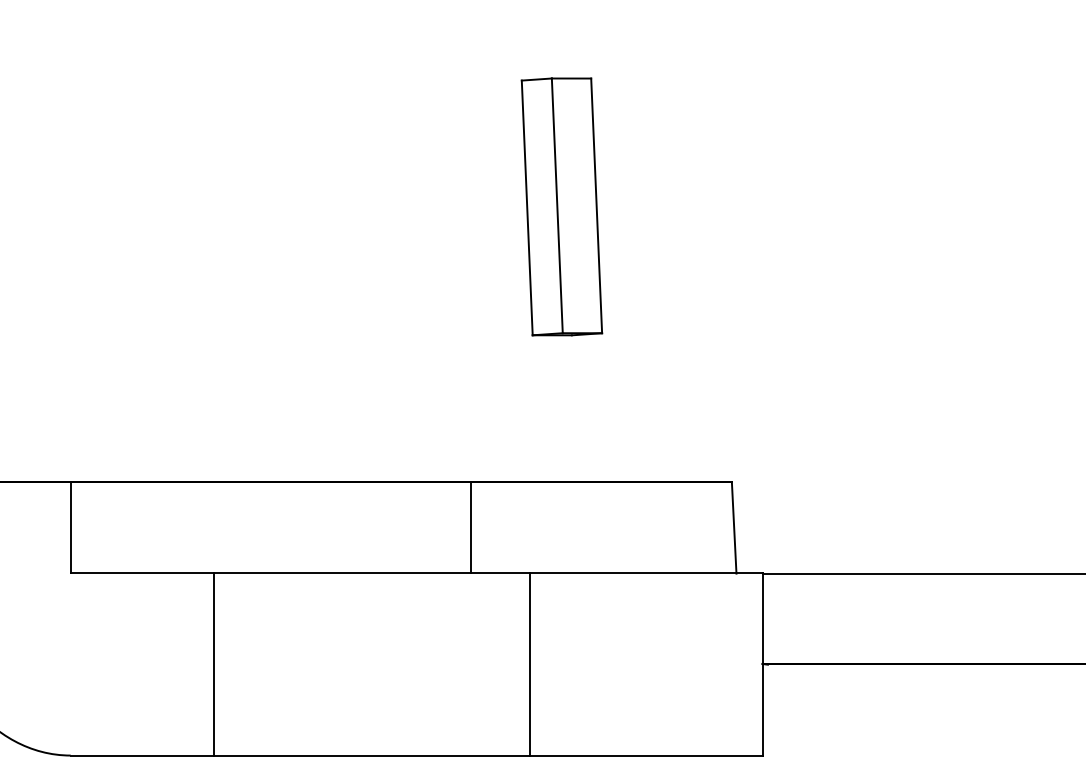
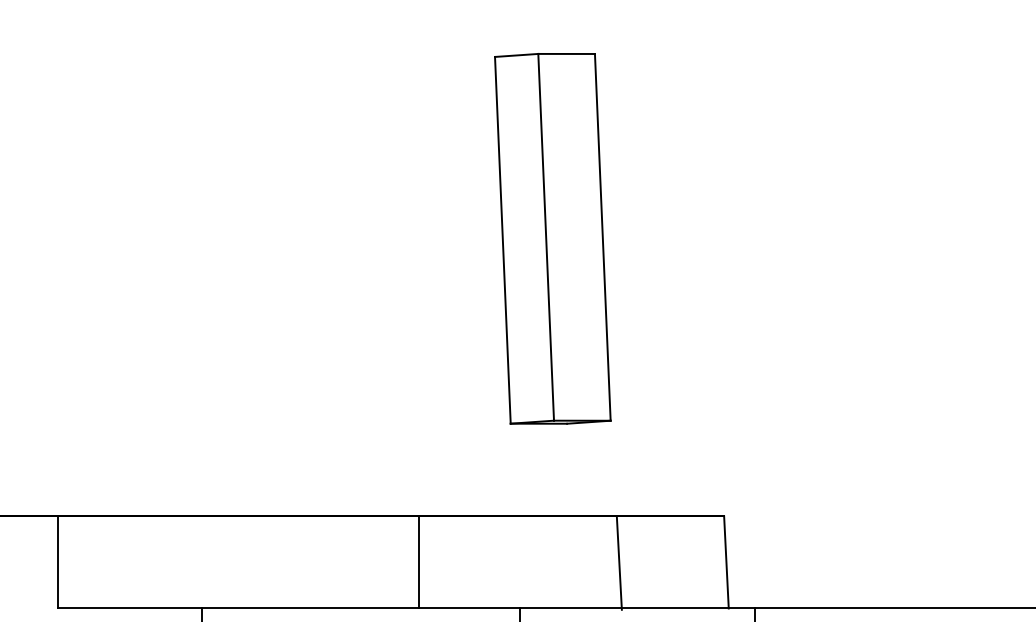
part: (561, 206) -> (552, 238), size x1.43
line: (470, 527) -> (419, 561), moved
line: (627, 528) -> (618, 562), added

